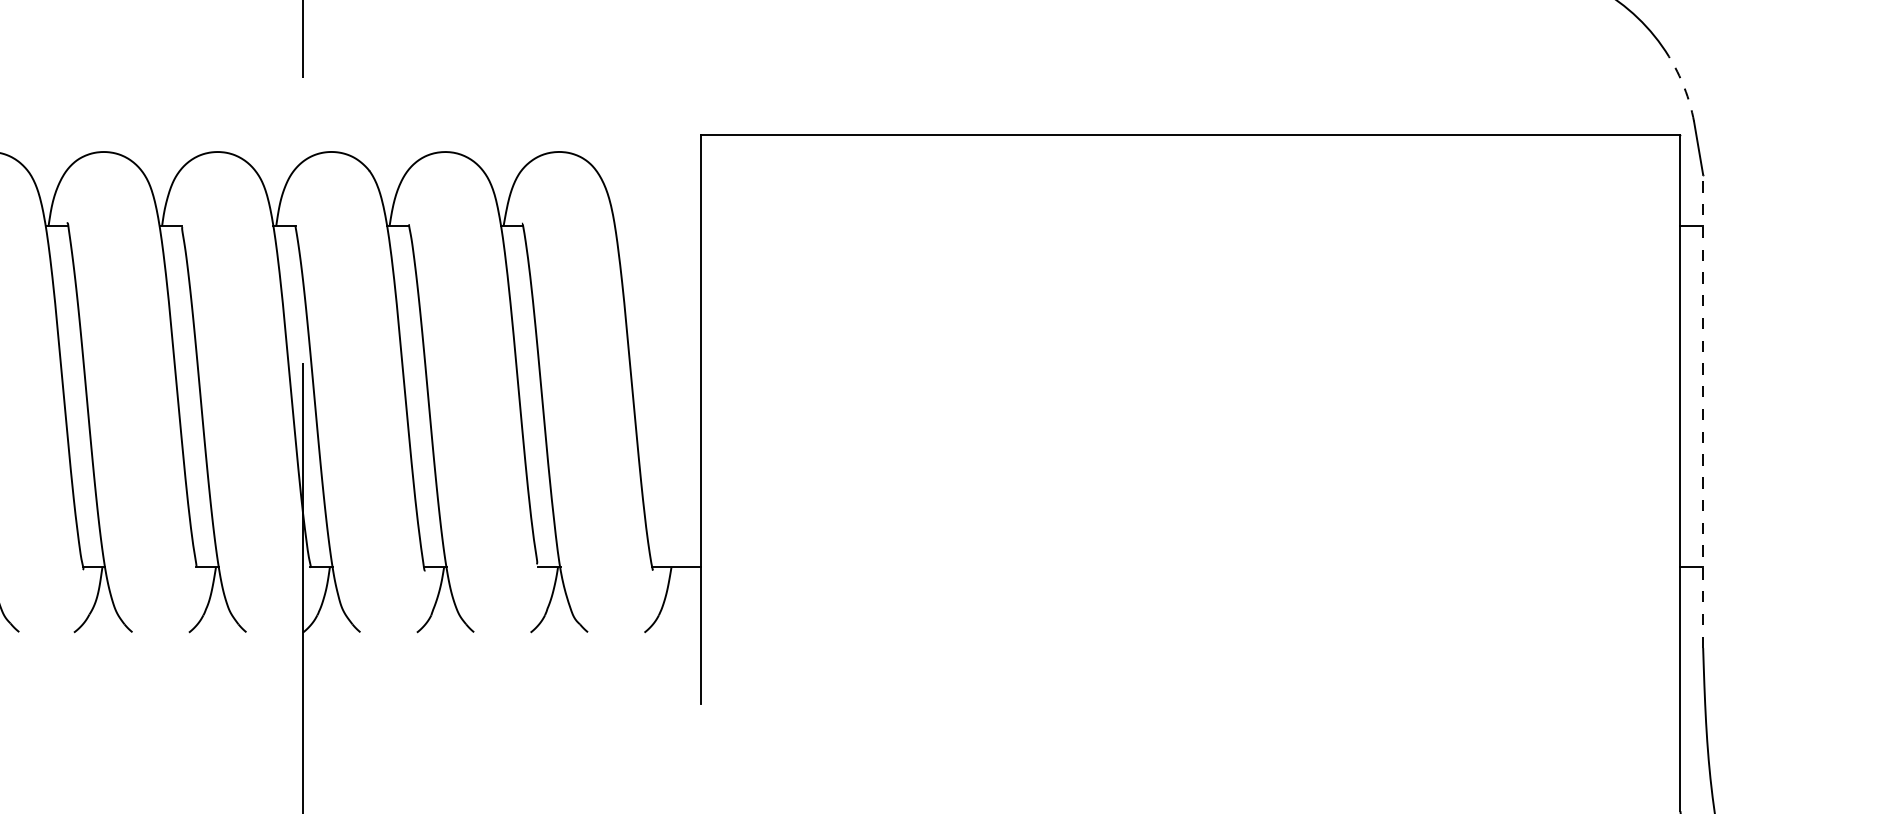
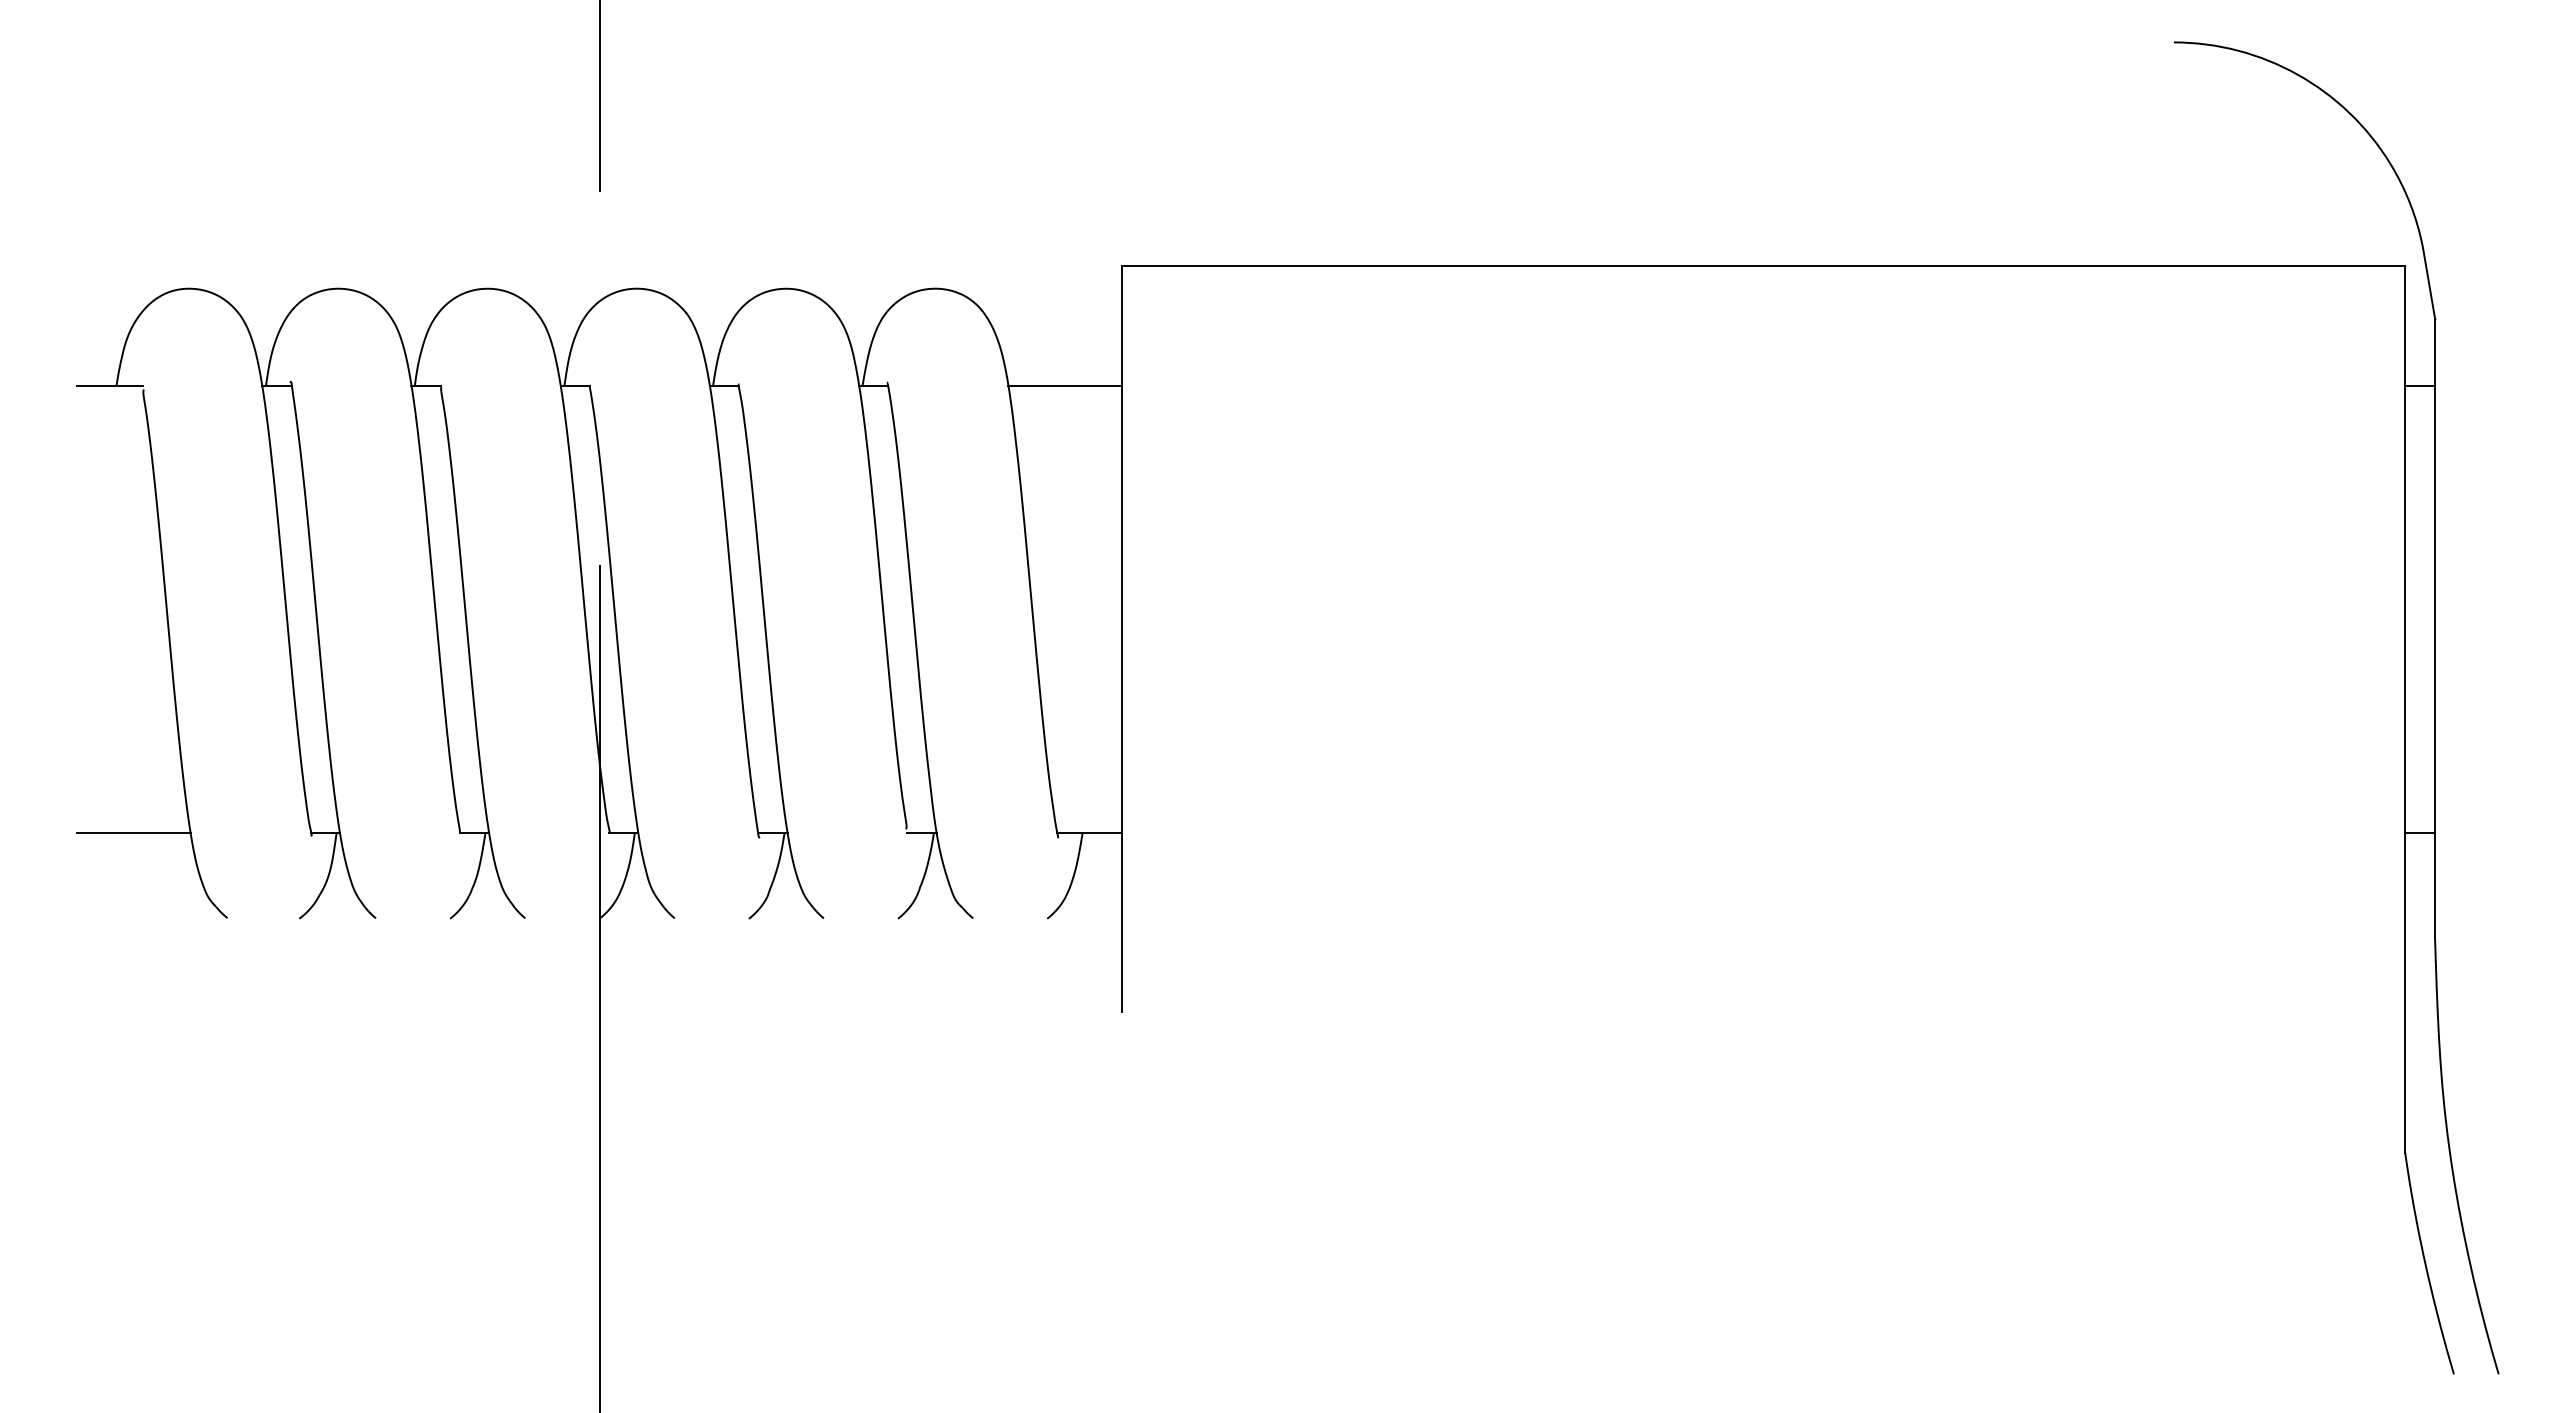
arc: (1684, 87) -> (2410, 204), dashed -> solid
line: (657, 225) -> (1064, 385), added
line: (1703, 411) -> (2435, 628), dashed -> solid

